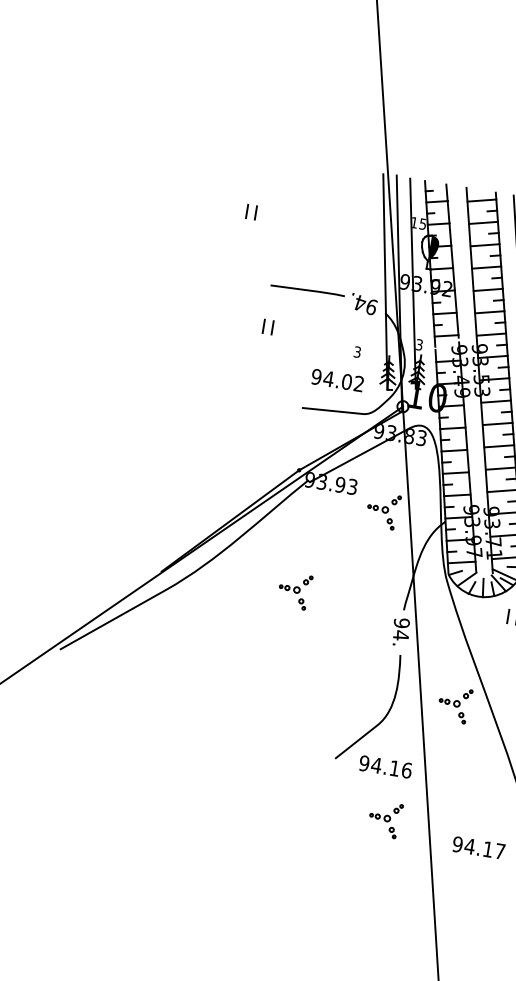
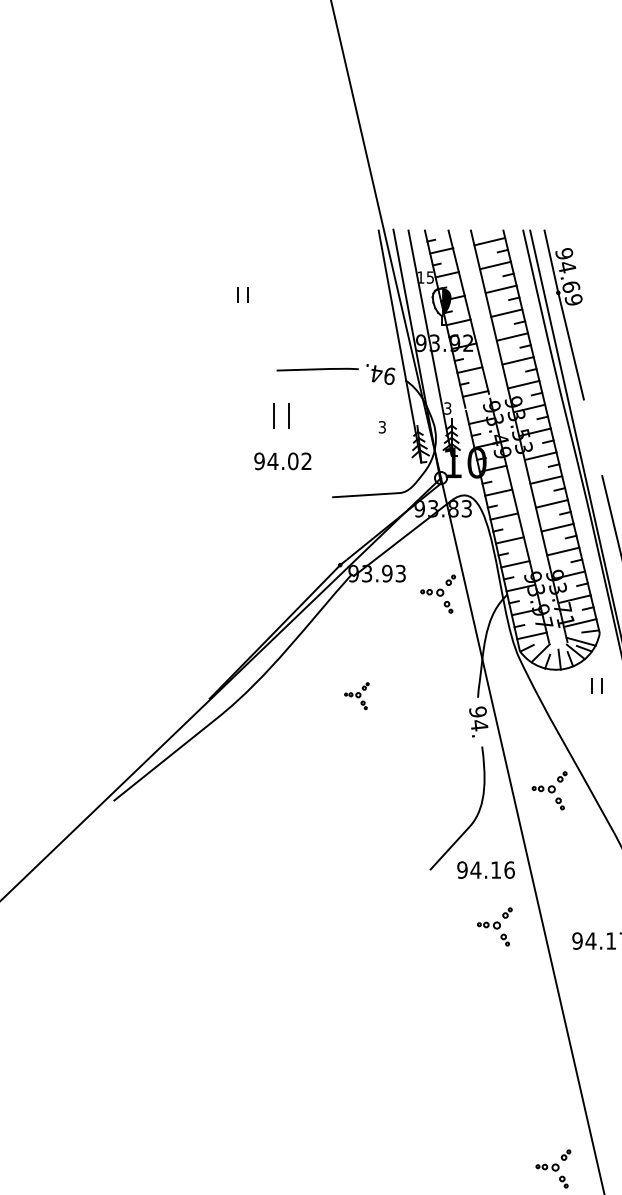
part: (268, 326) -> (281, 415), size x1.6
text: (337, 380) -> (282, 461), moved
part: (294, 590) -> (356, 695), size x0.7

